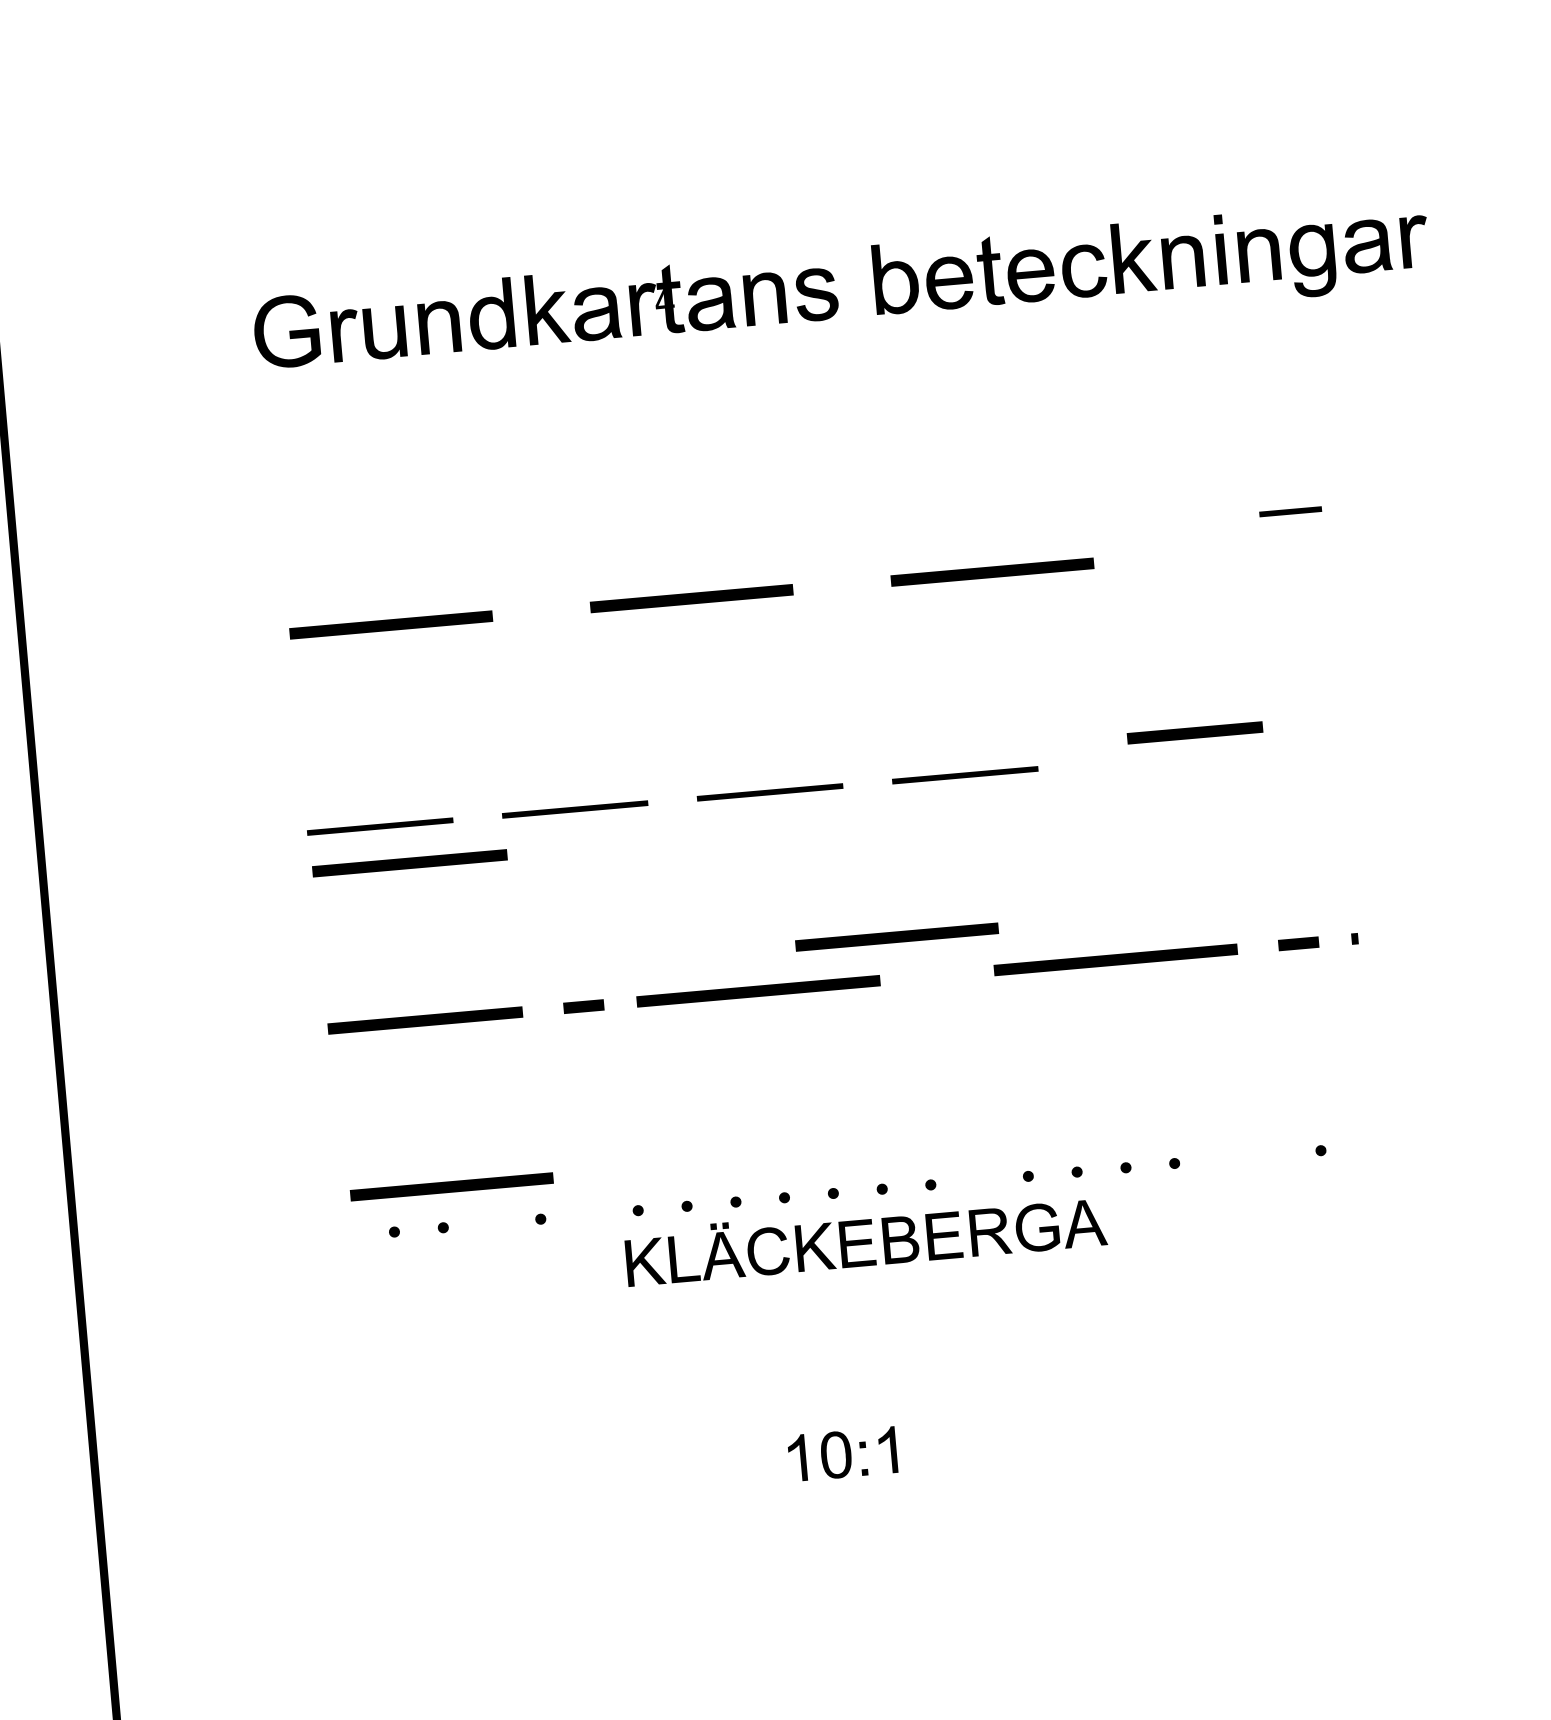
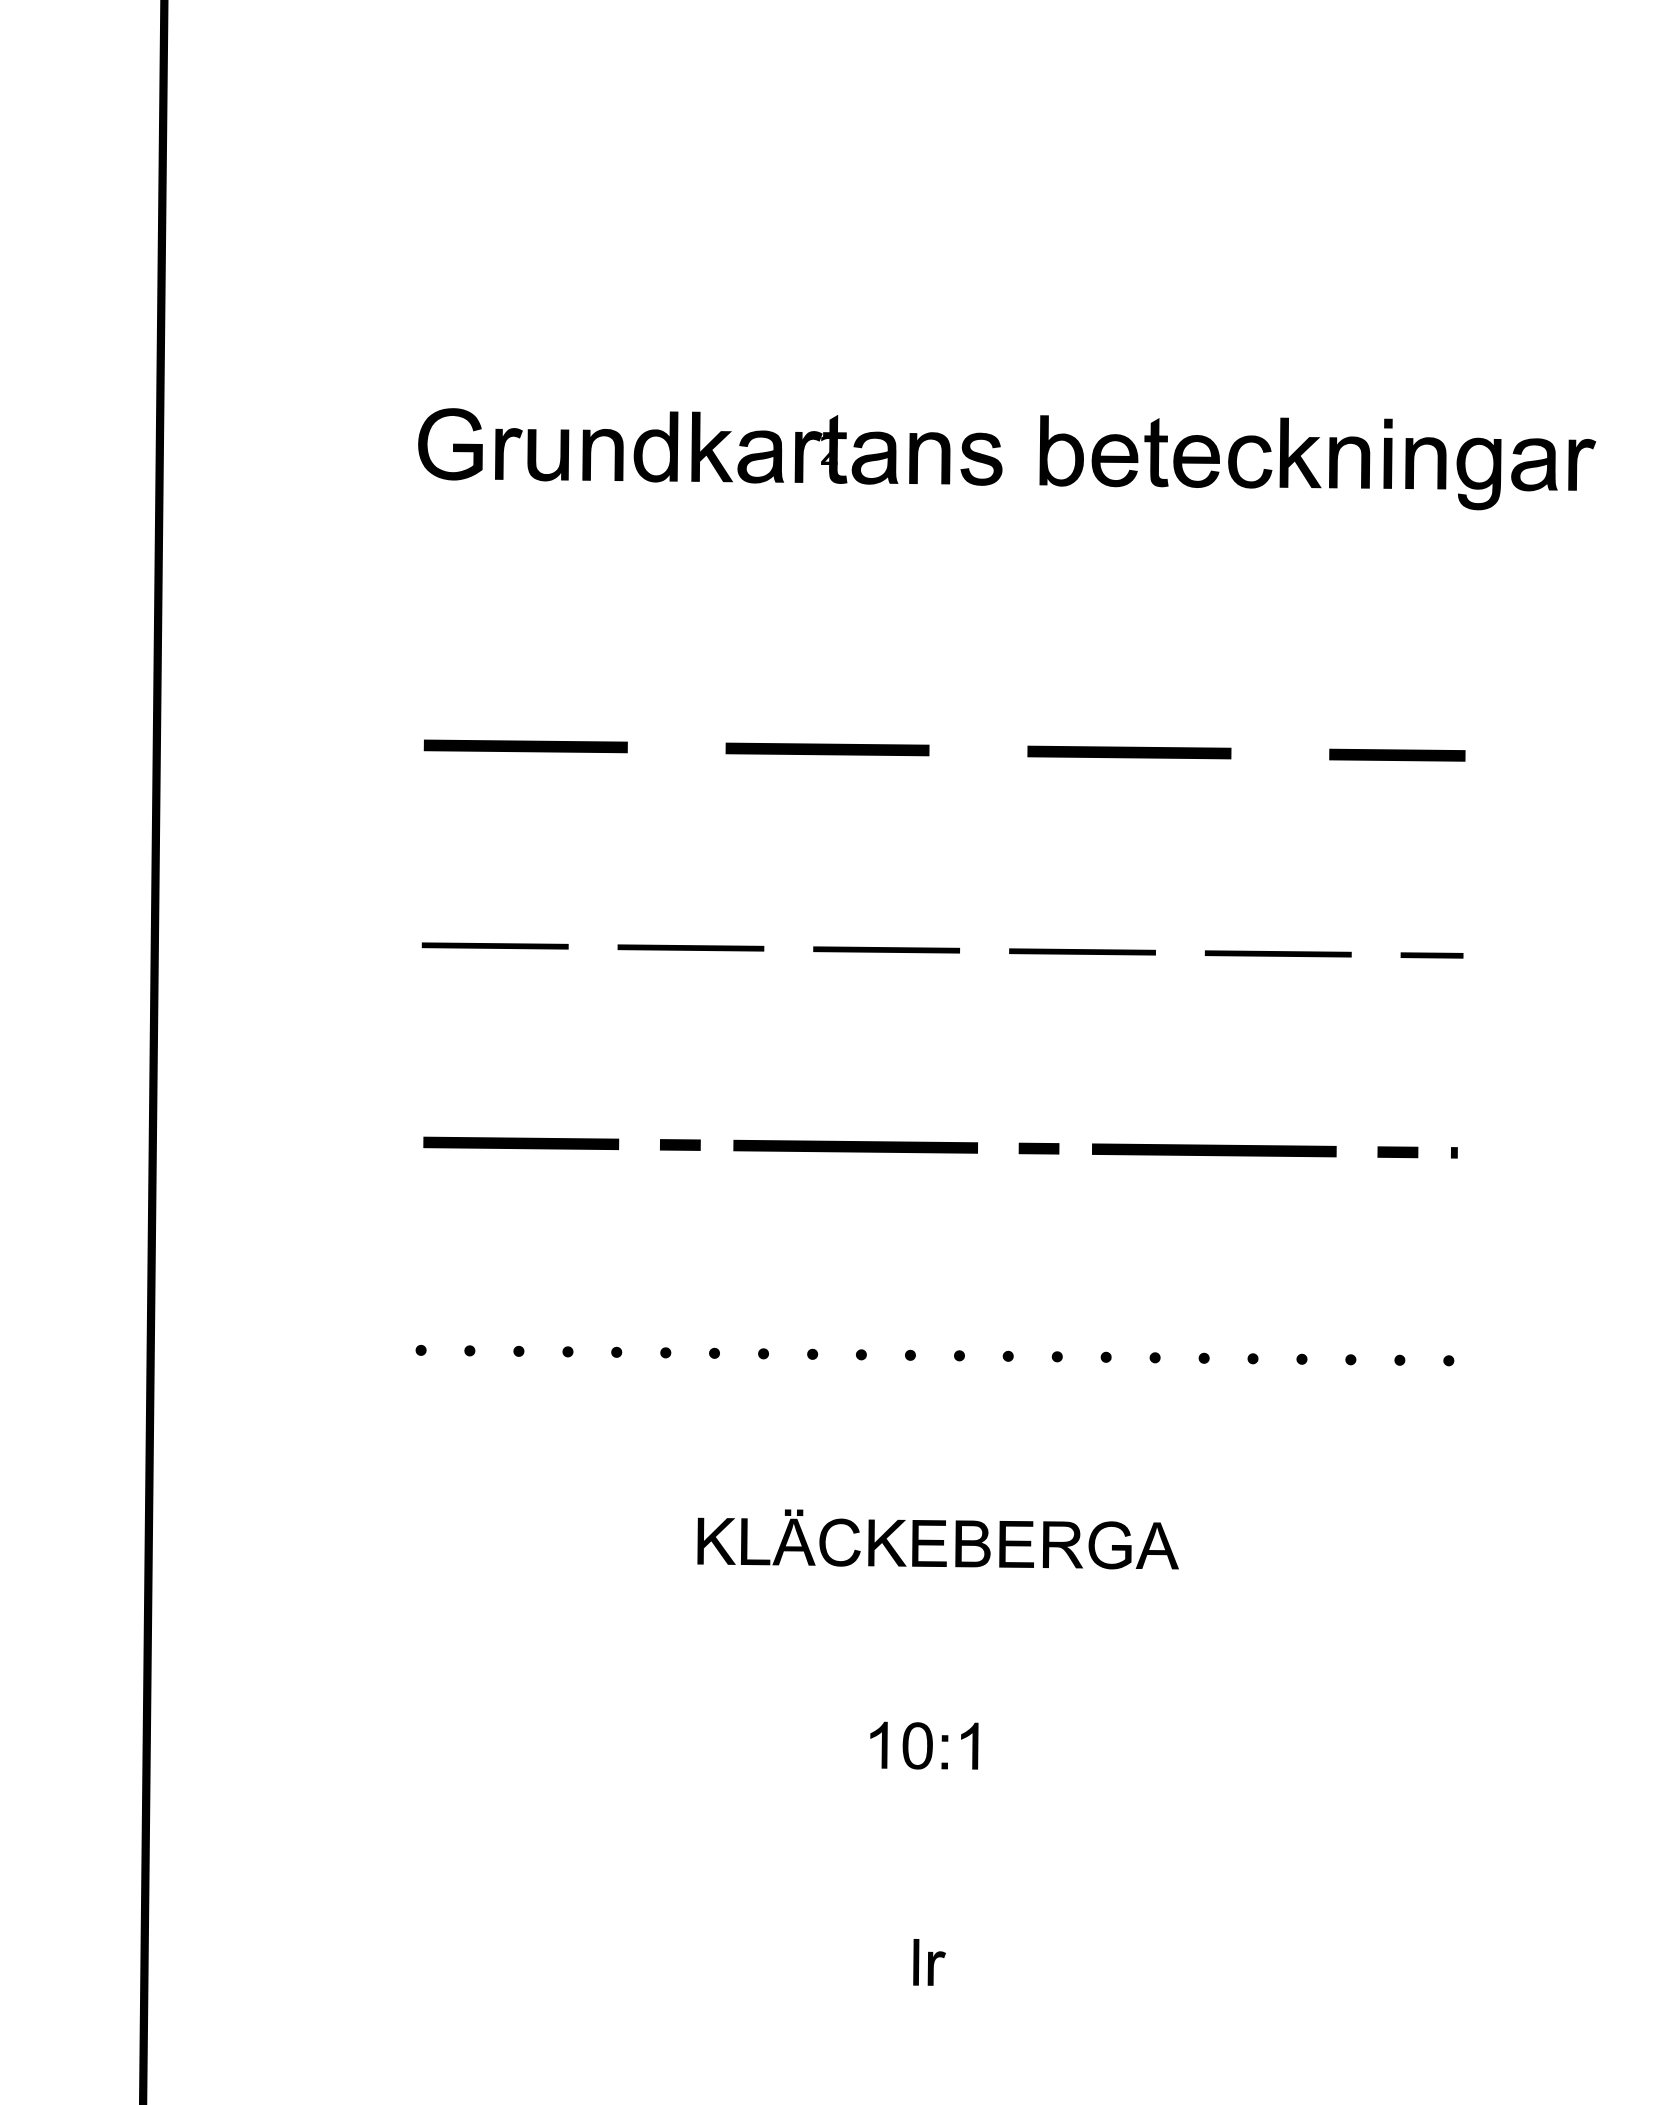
text: (664, 300) -> (829, 450), 4 -> 2
line: (1290, 511) -> (1431, 955), moved
line: (1195, 732) -> (1397, 754), moved
line: (1159, 757) -> (1277, 953), added
line: (410, 862) -> (521, 984), removed
line: (896, 937) -> (998, 1106), removed
line: (940, 975) -> (1038, 1148), added
fill: (1369, 1146) -> (1448, 1360), added
fill: (1271, 1154) -> (1350, 1359), added
fill: (1222, 1158) -> (1301, 1358), added
fill: (978, 1180) -> (1056, 1356), added
line: (451, 1186) -> (531, 1311), removed
fill: (589, 1214) -> (665, 1352), added
fill: (491, 1223) -> (567, 1351), added
fill: (345, 1235) -> (420, 1349), added
part: (865, 1238) -> (937, 1539), moved
part: (842, 1453) -> (924, 1745), moved

